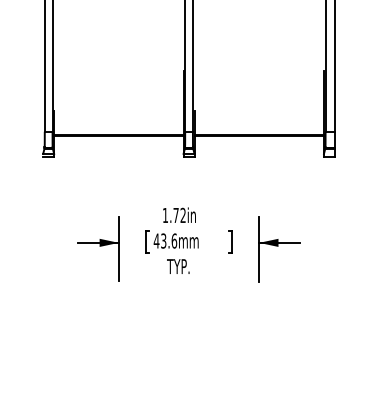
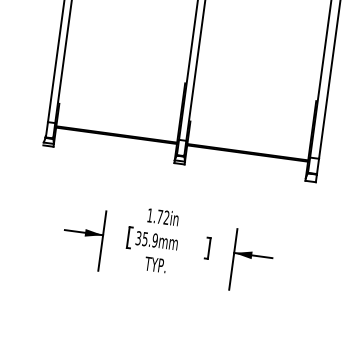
text: (165, 240) -> (146, 238), 43.6mm -> 35.9mm

